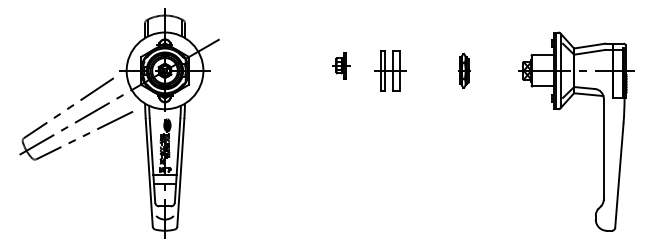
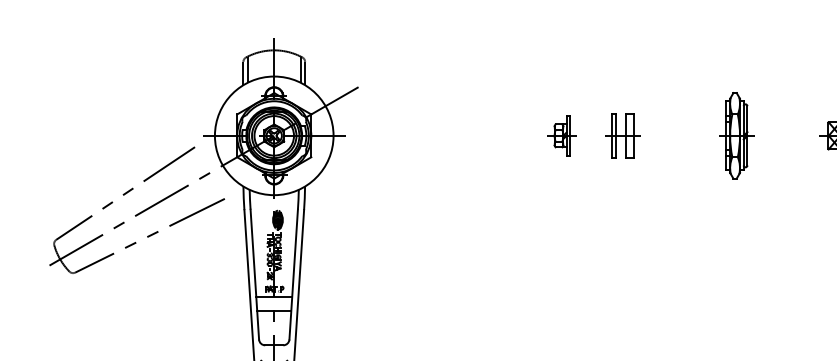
part: (341, 65) -> (562, 135), moved
part: (390, 70) -> (622, 135), size x0.71
part: (464, 70) -> (737, 135), size x1.67

